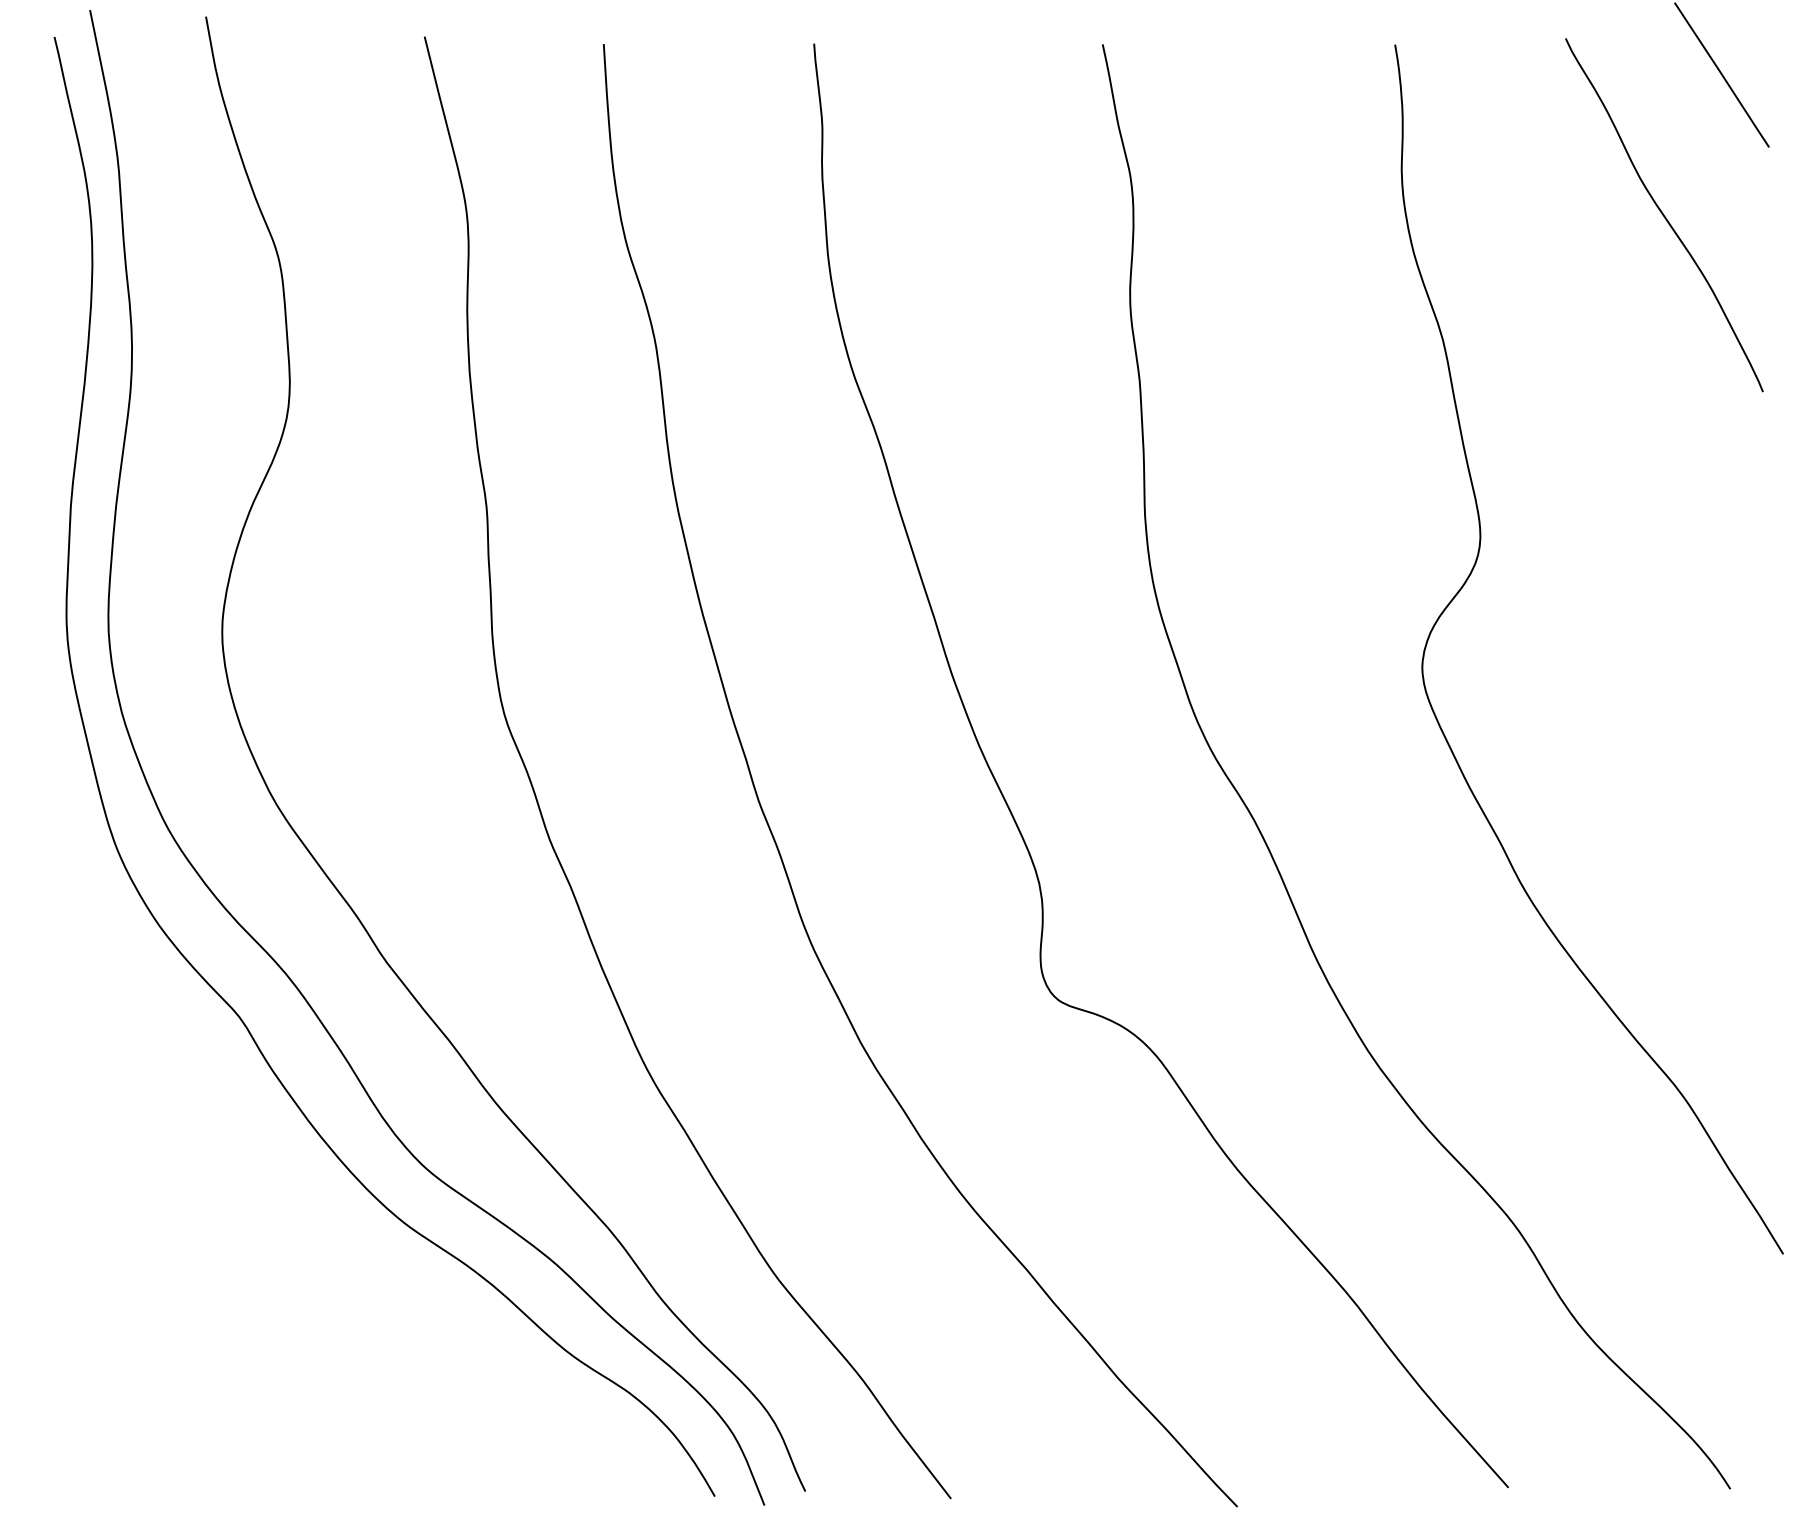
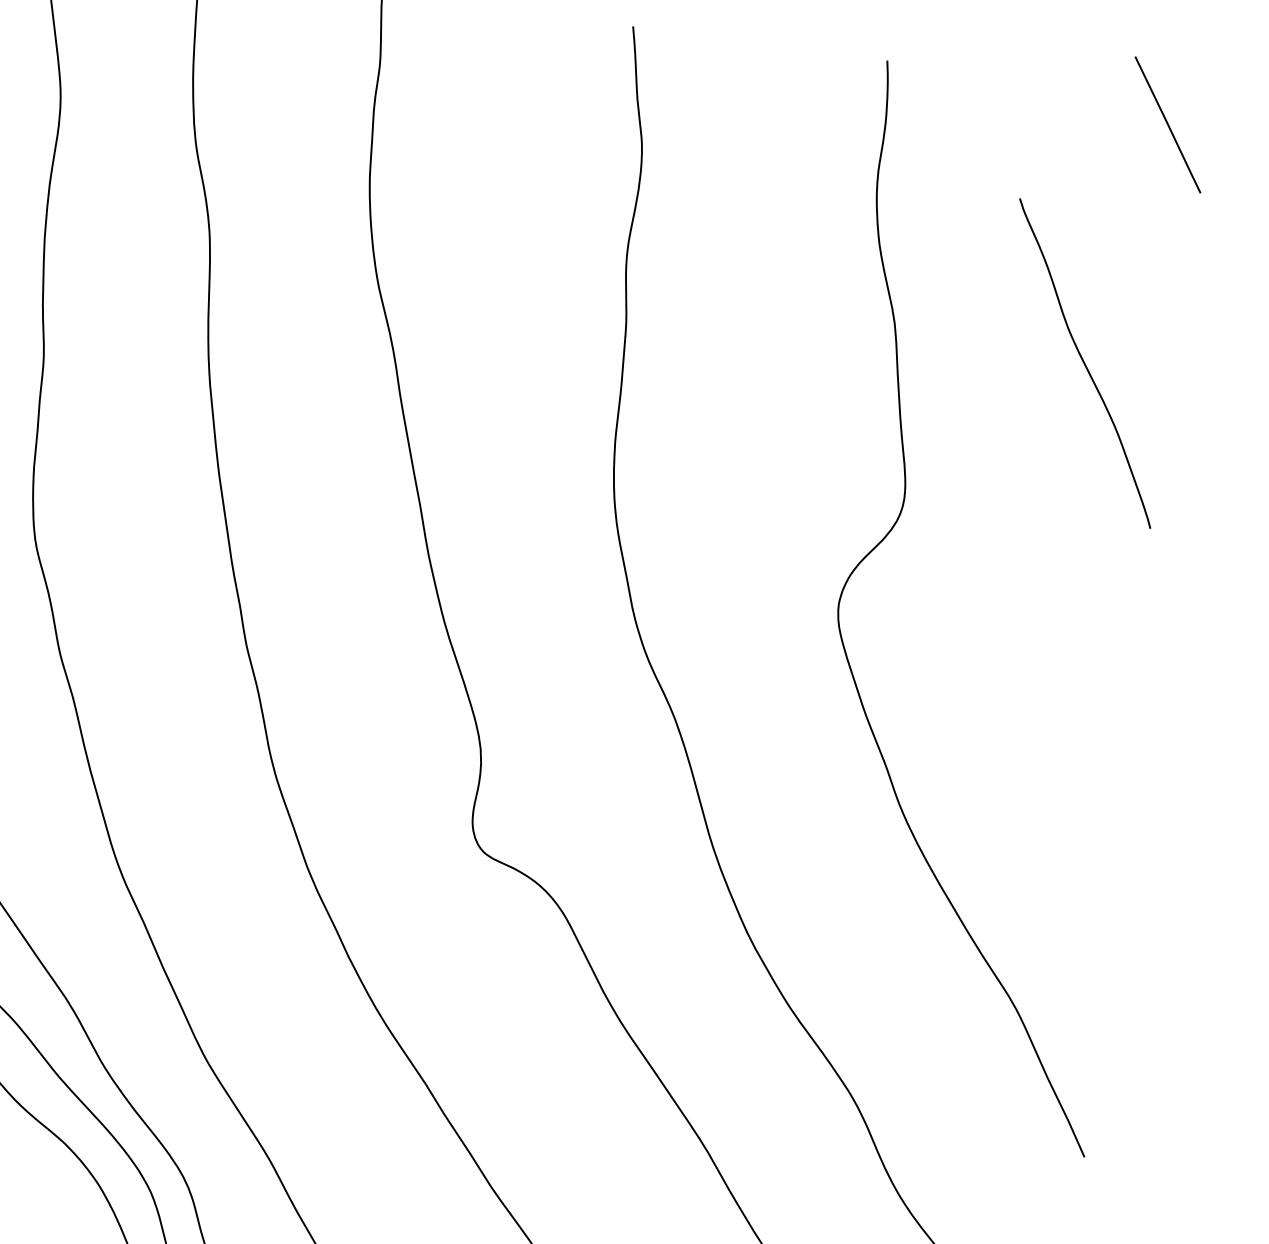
curve: (1664, 215) -> (1085, 363), moved

